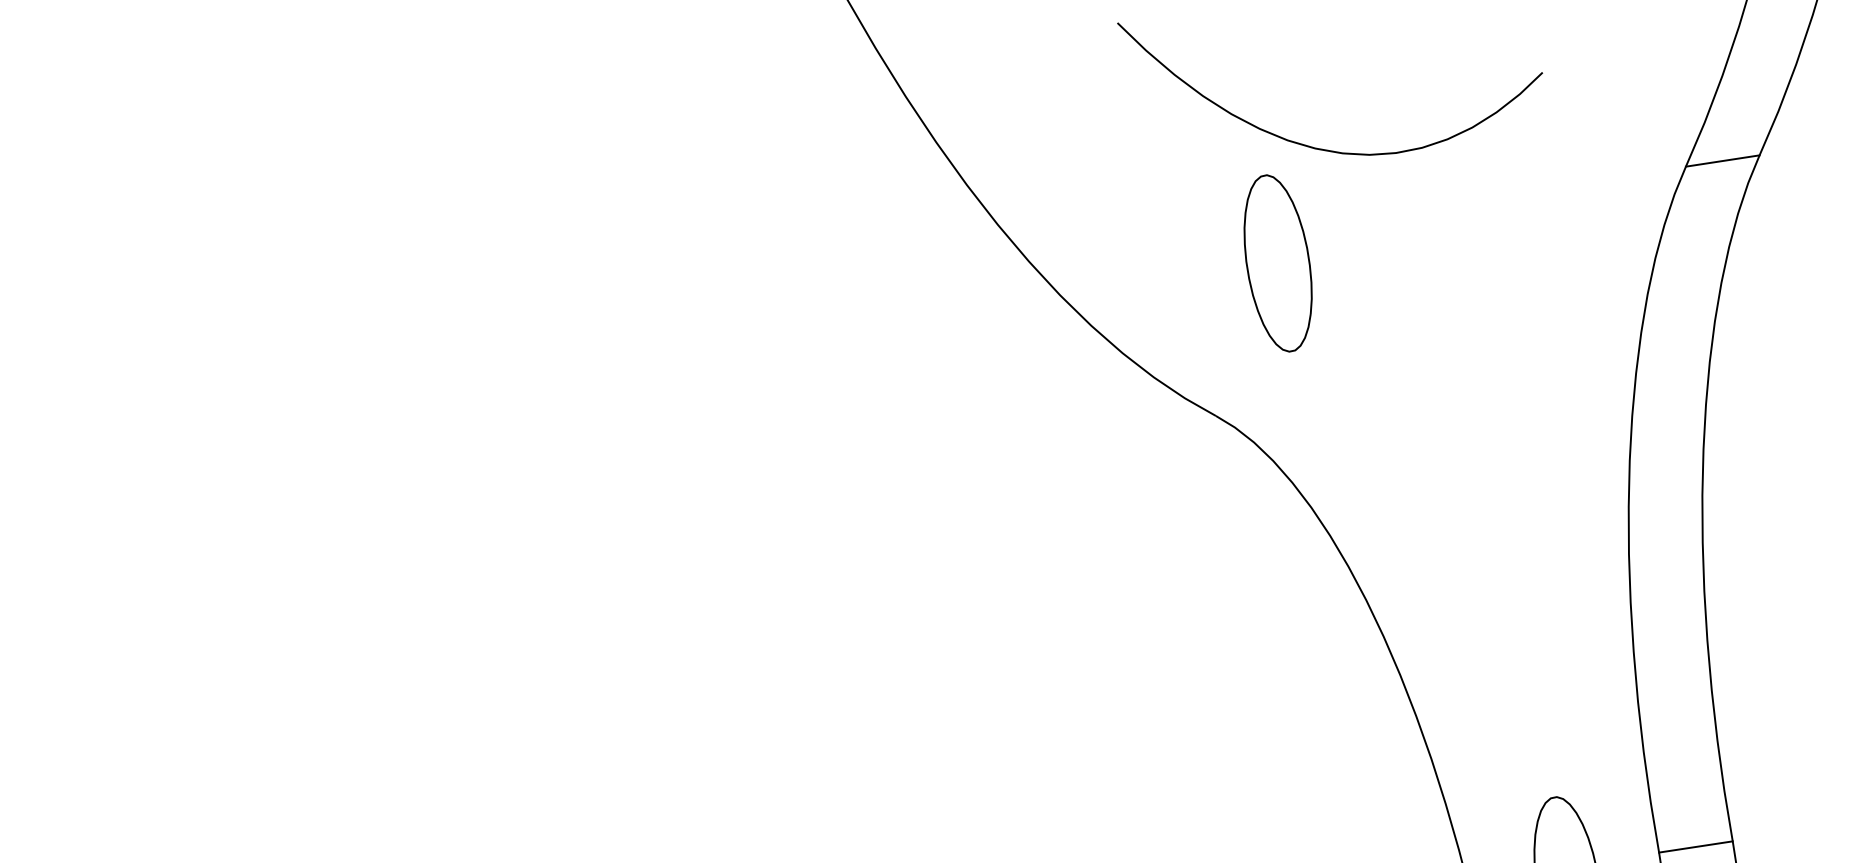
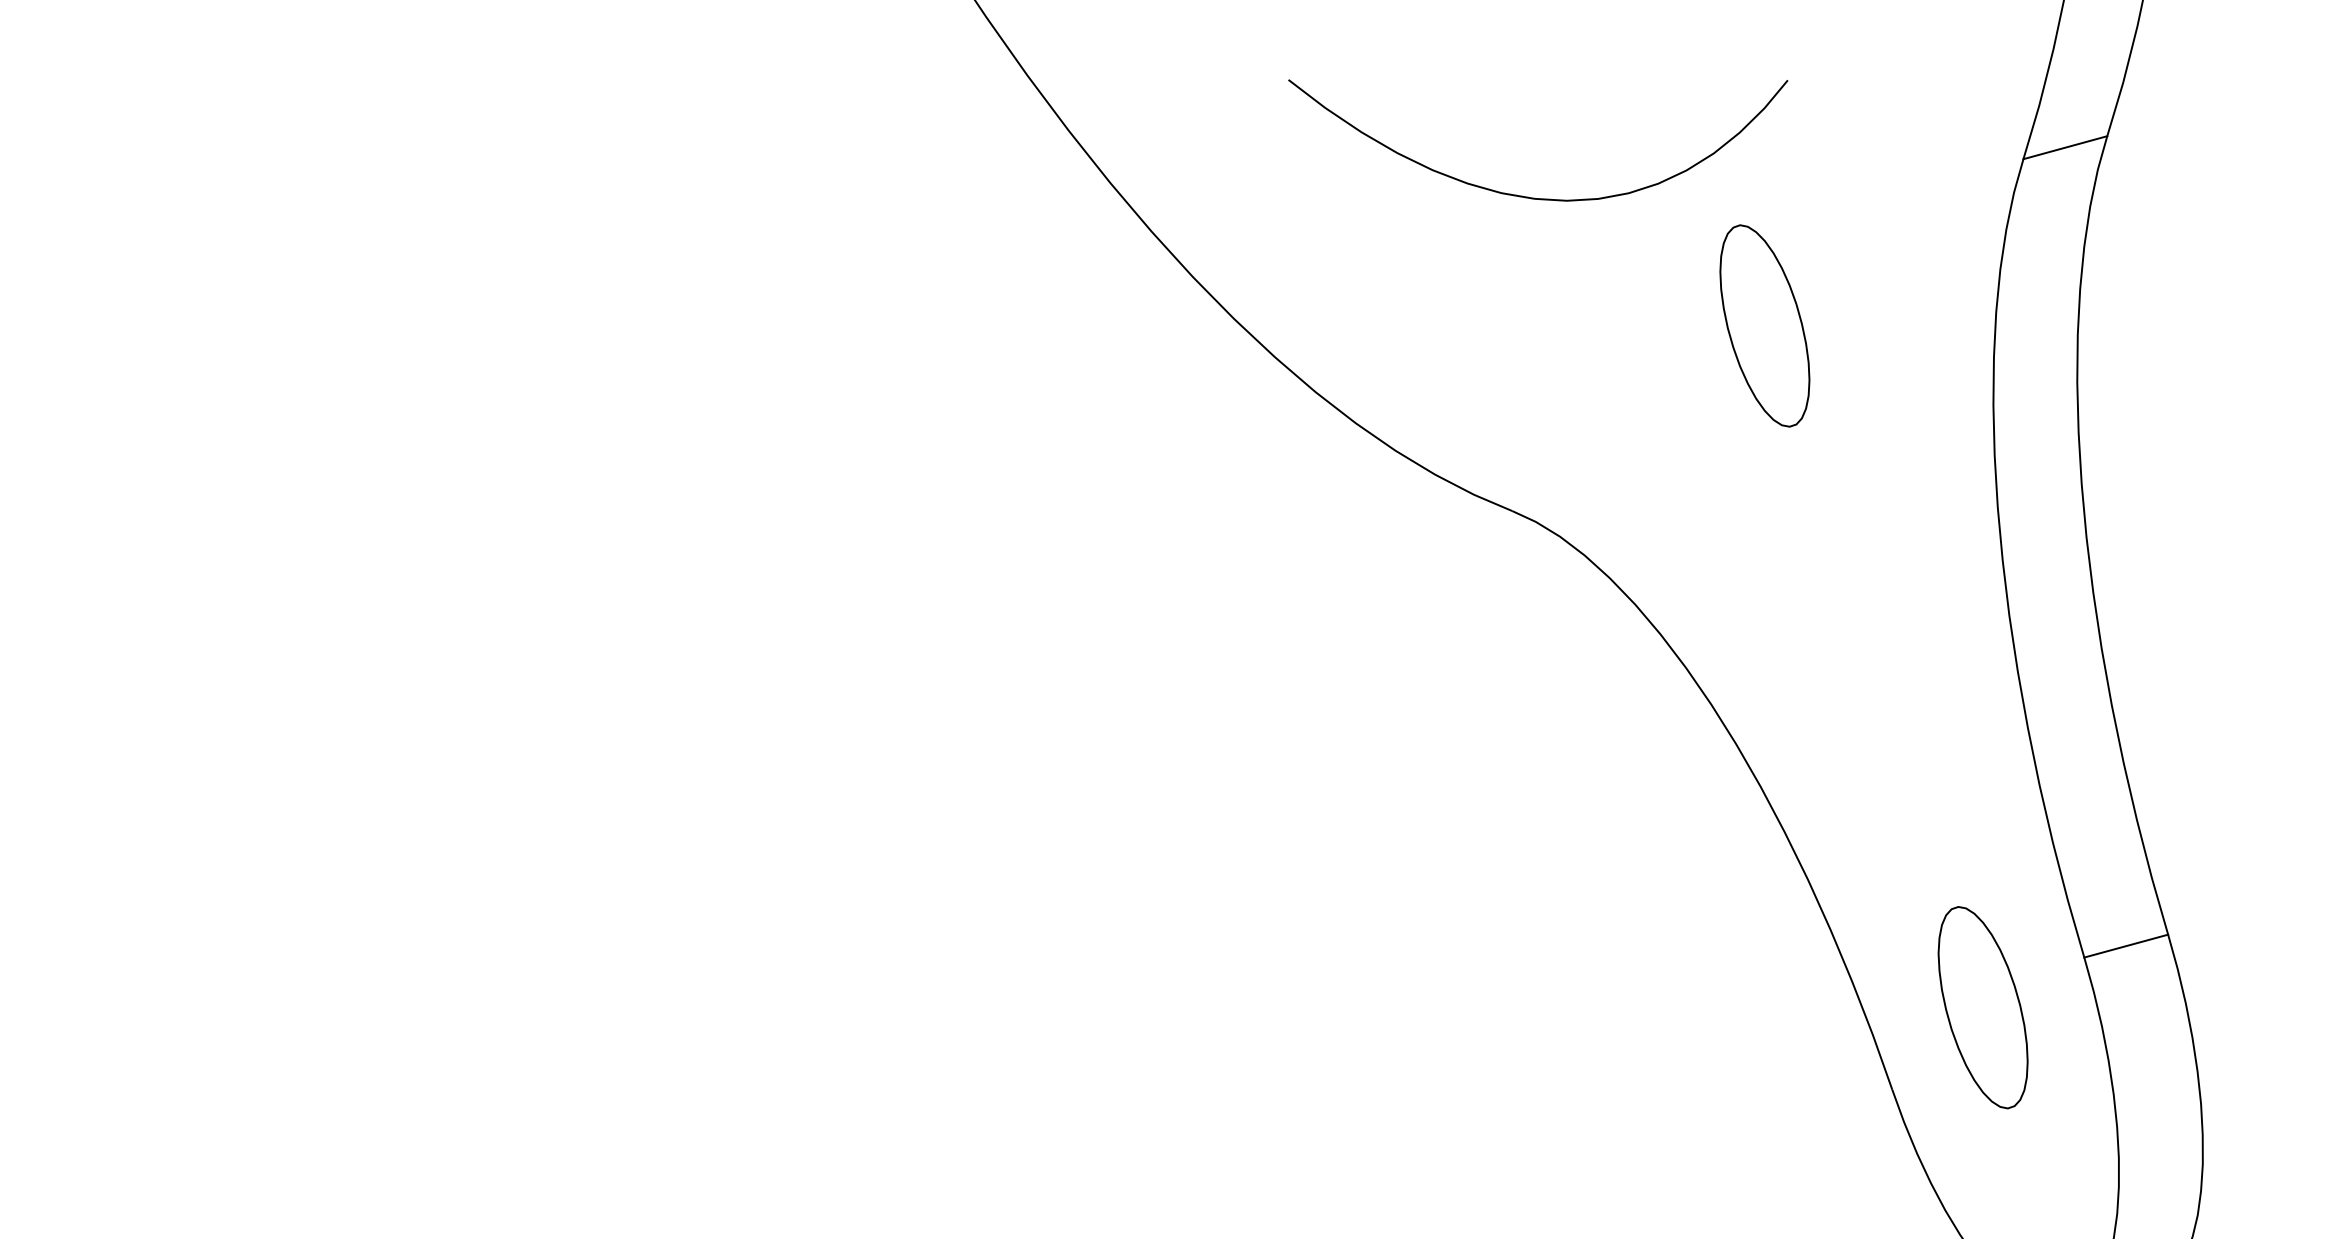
curve: (1310, 145) -> (1528, 196), moved
part: (1277, 262) -> (1764, 325), moved

